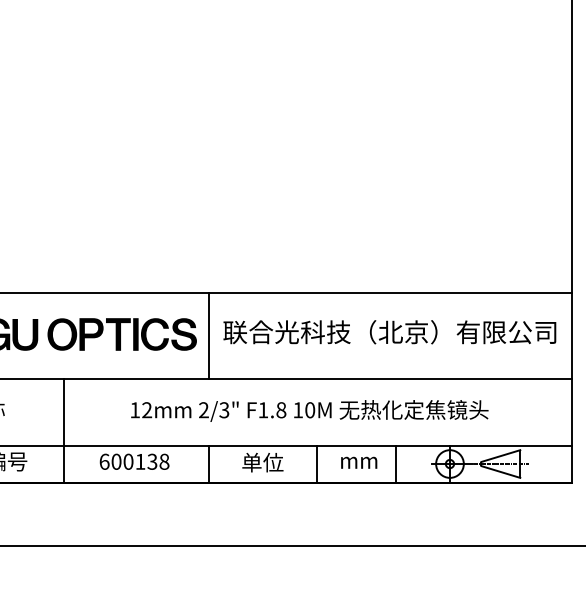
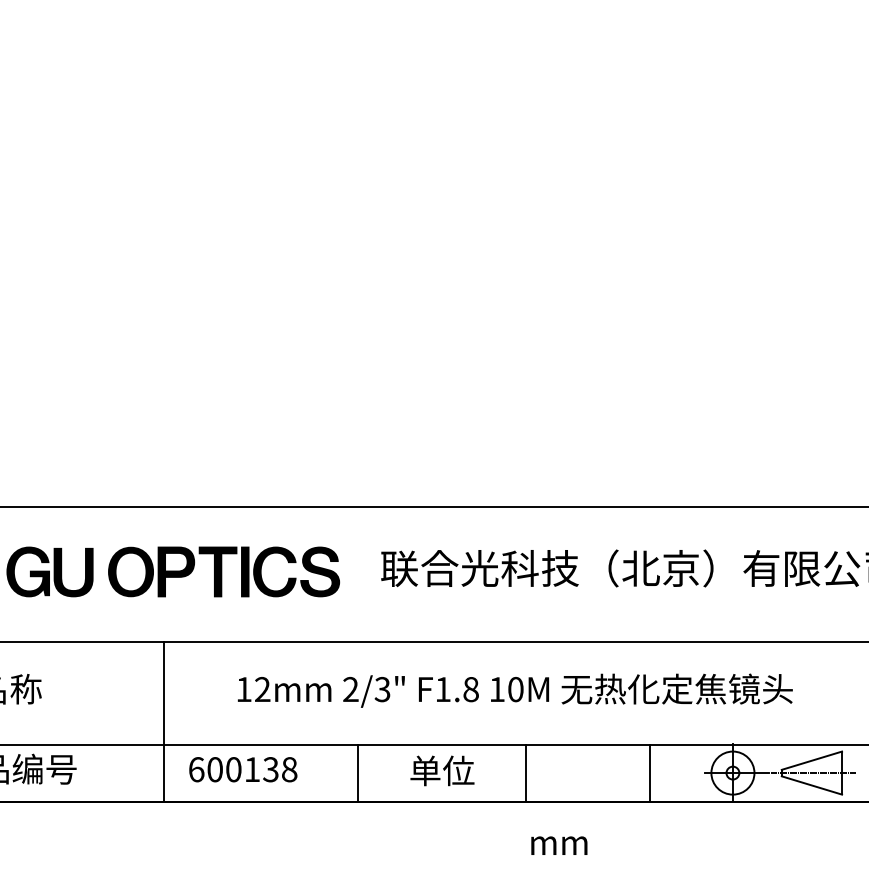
line: (208, 335) -> (357, 573), removed
line: (63, 430) -> (163, 721), moved
text: (359, 462) -> (559, 845), moved

